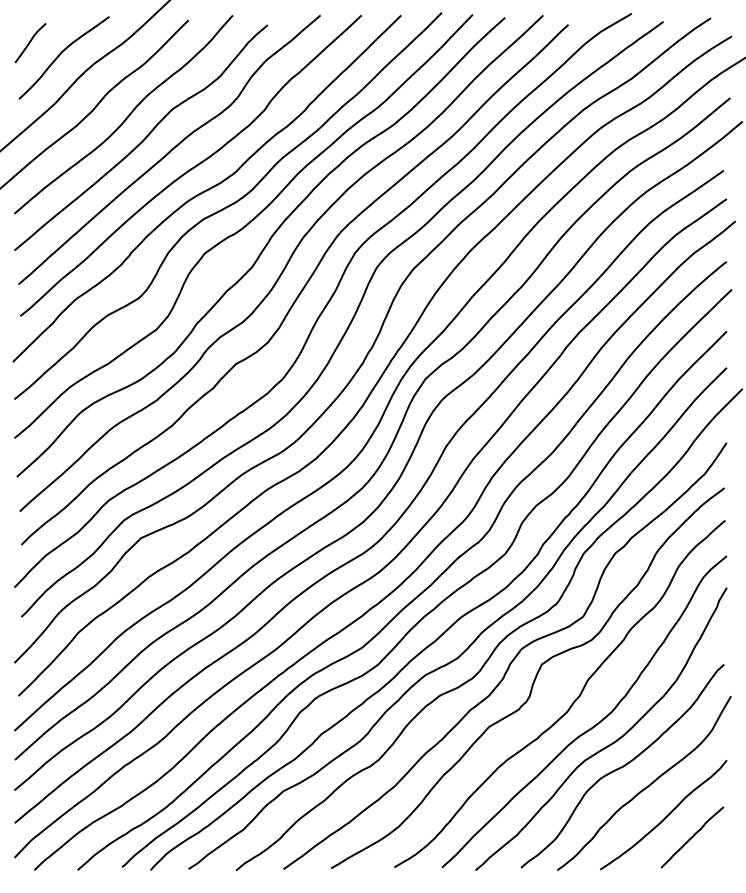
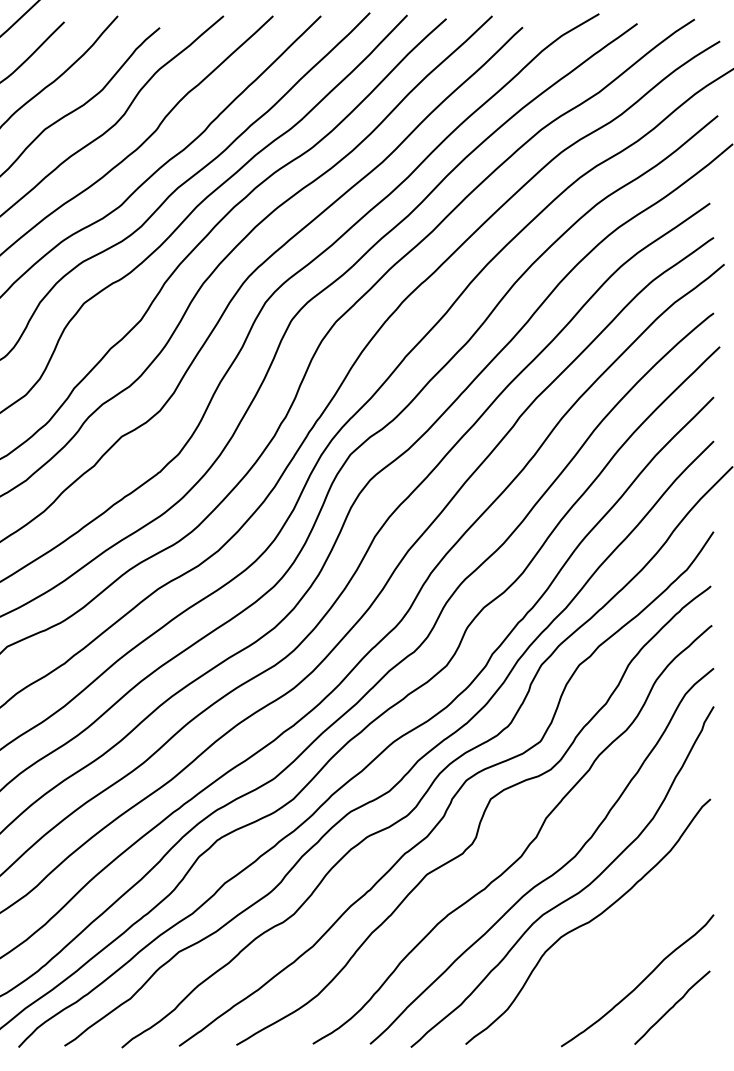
curve: (647, 785) -> (618, 945), removed

